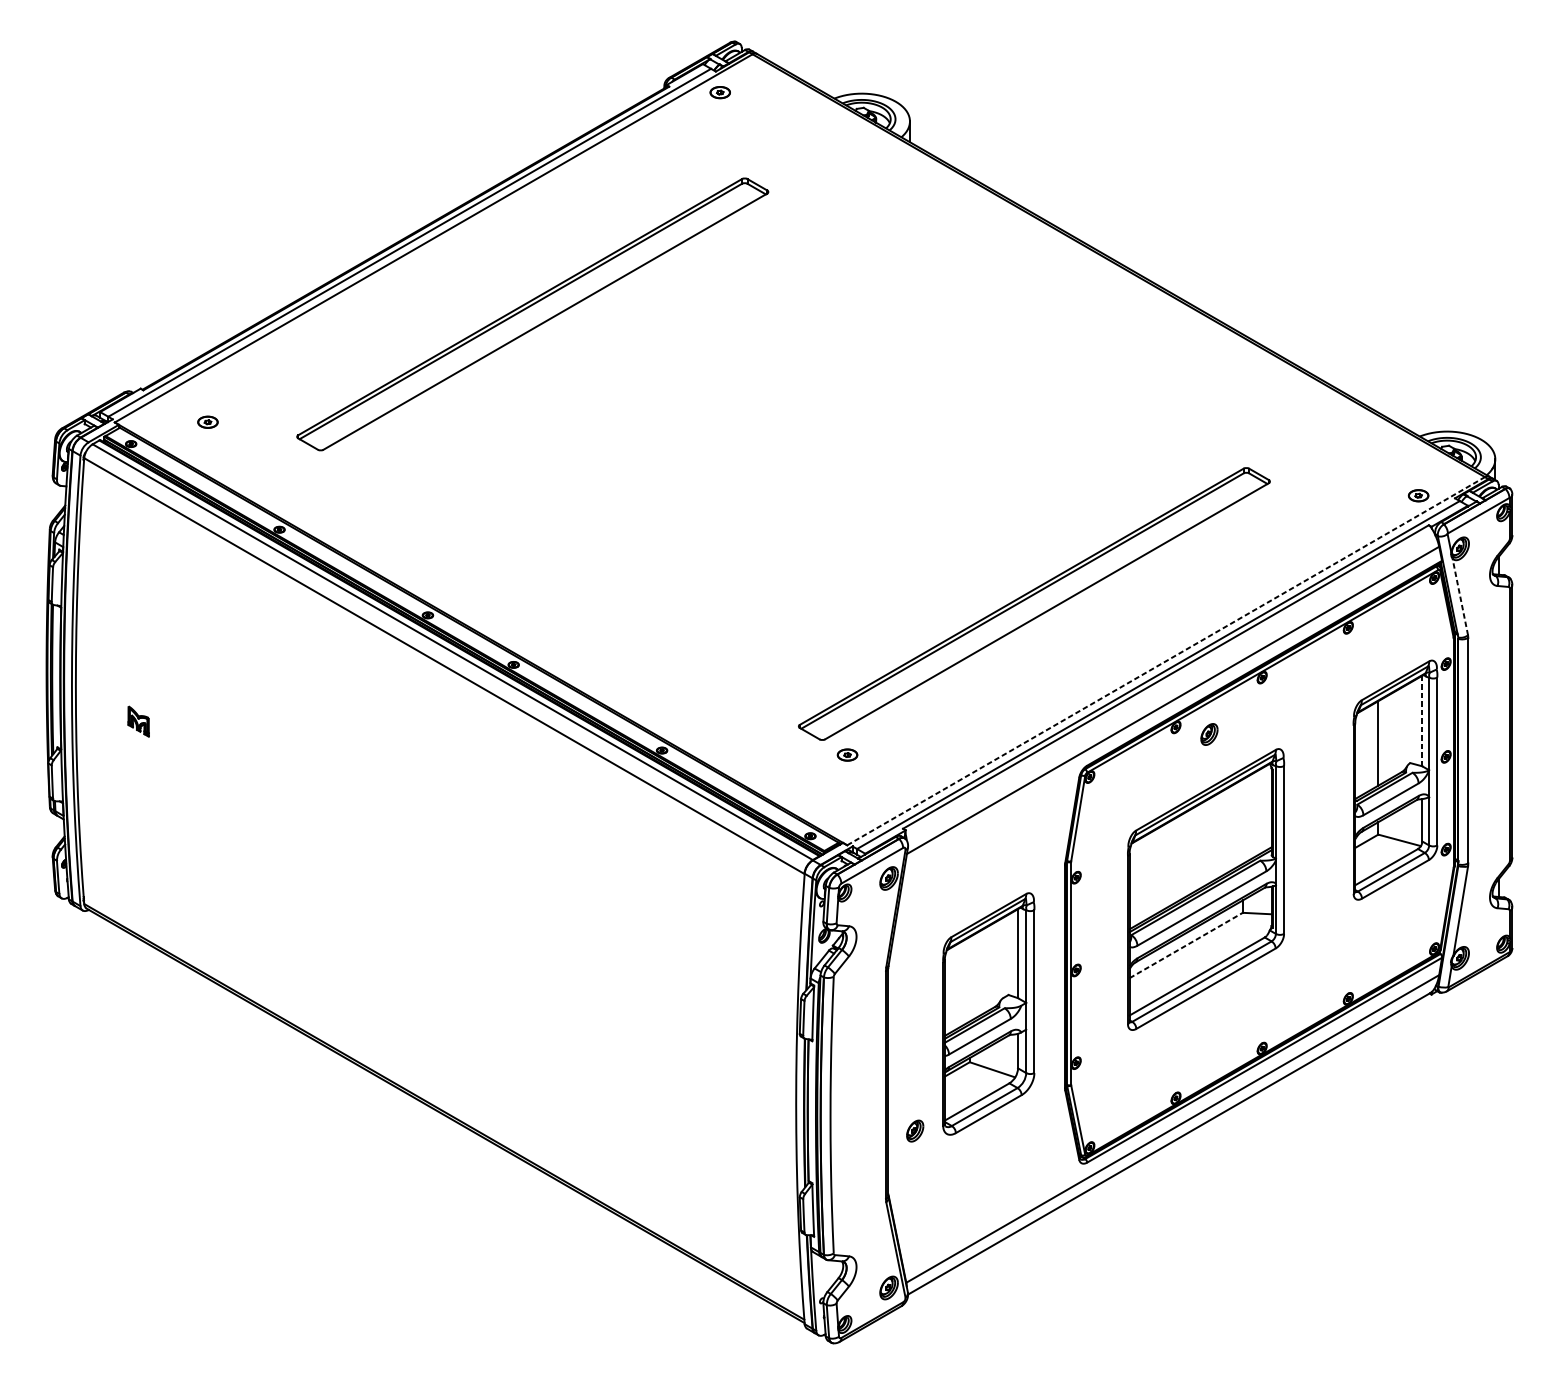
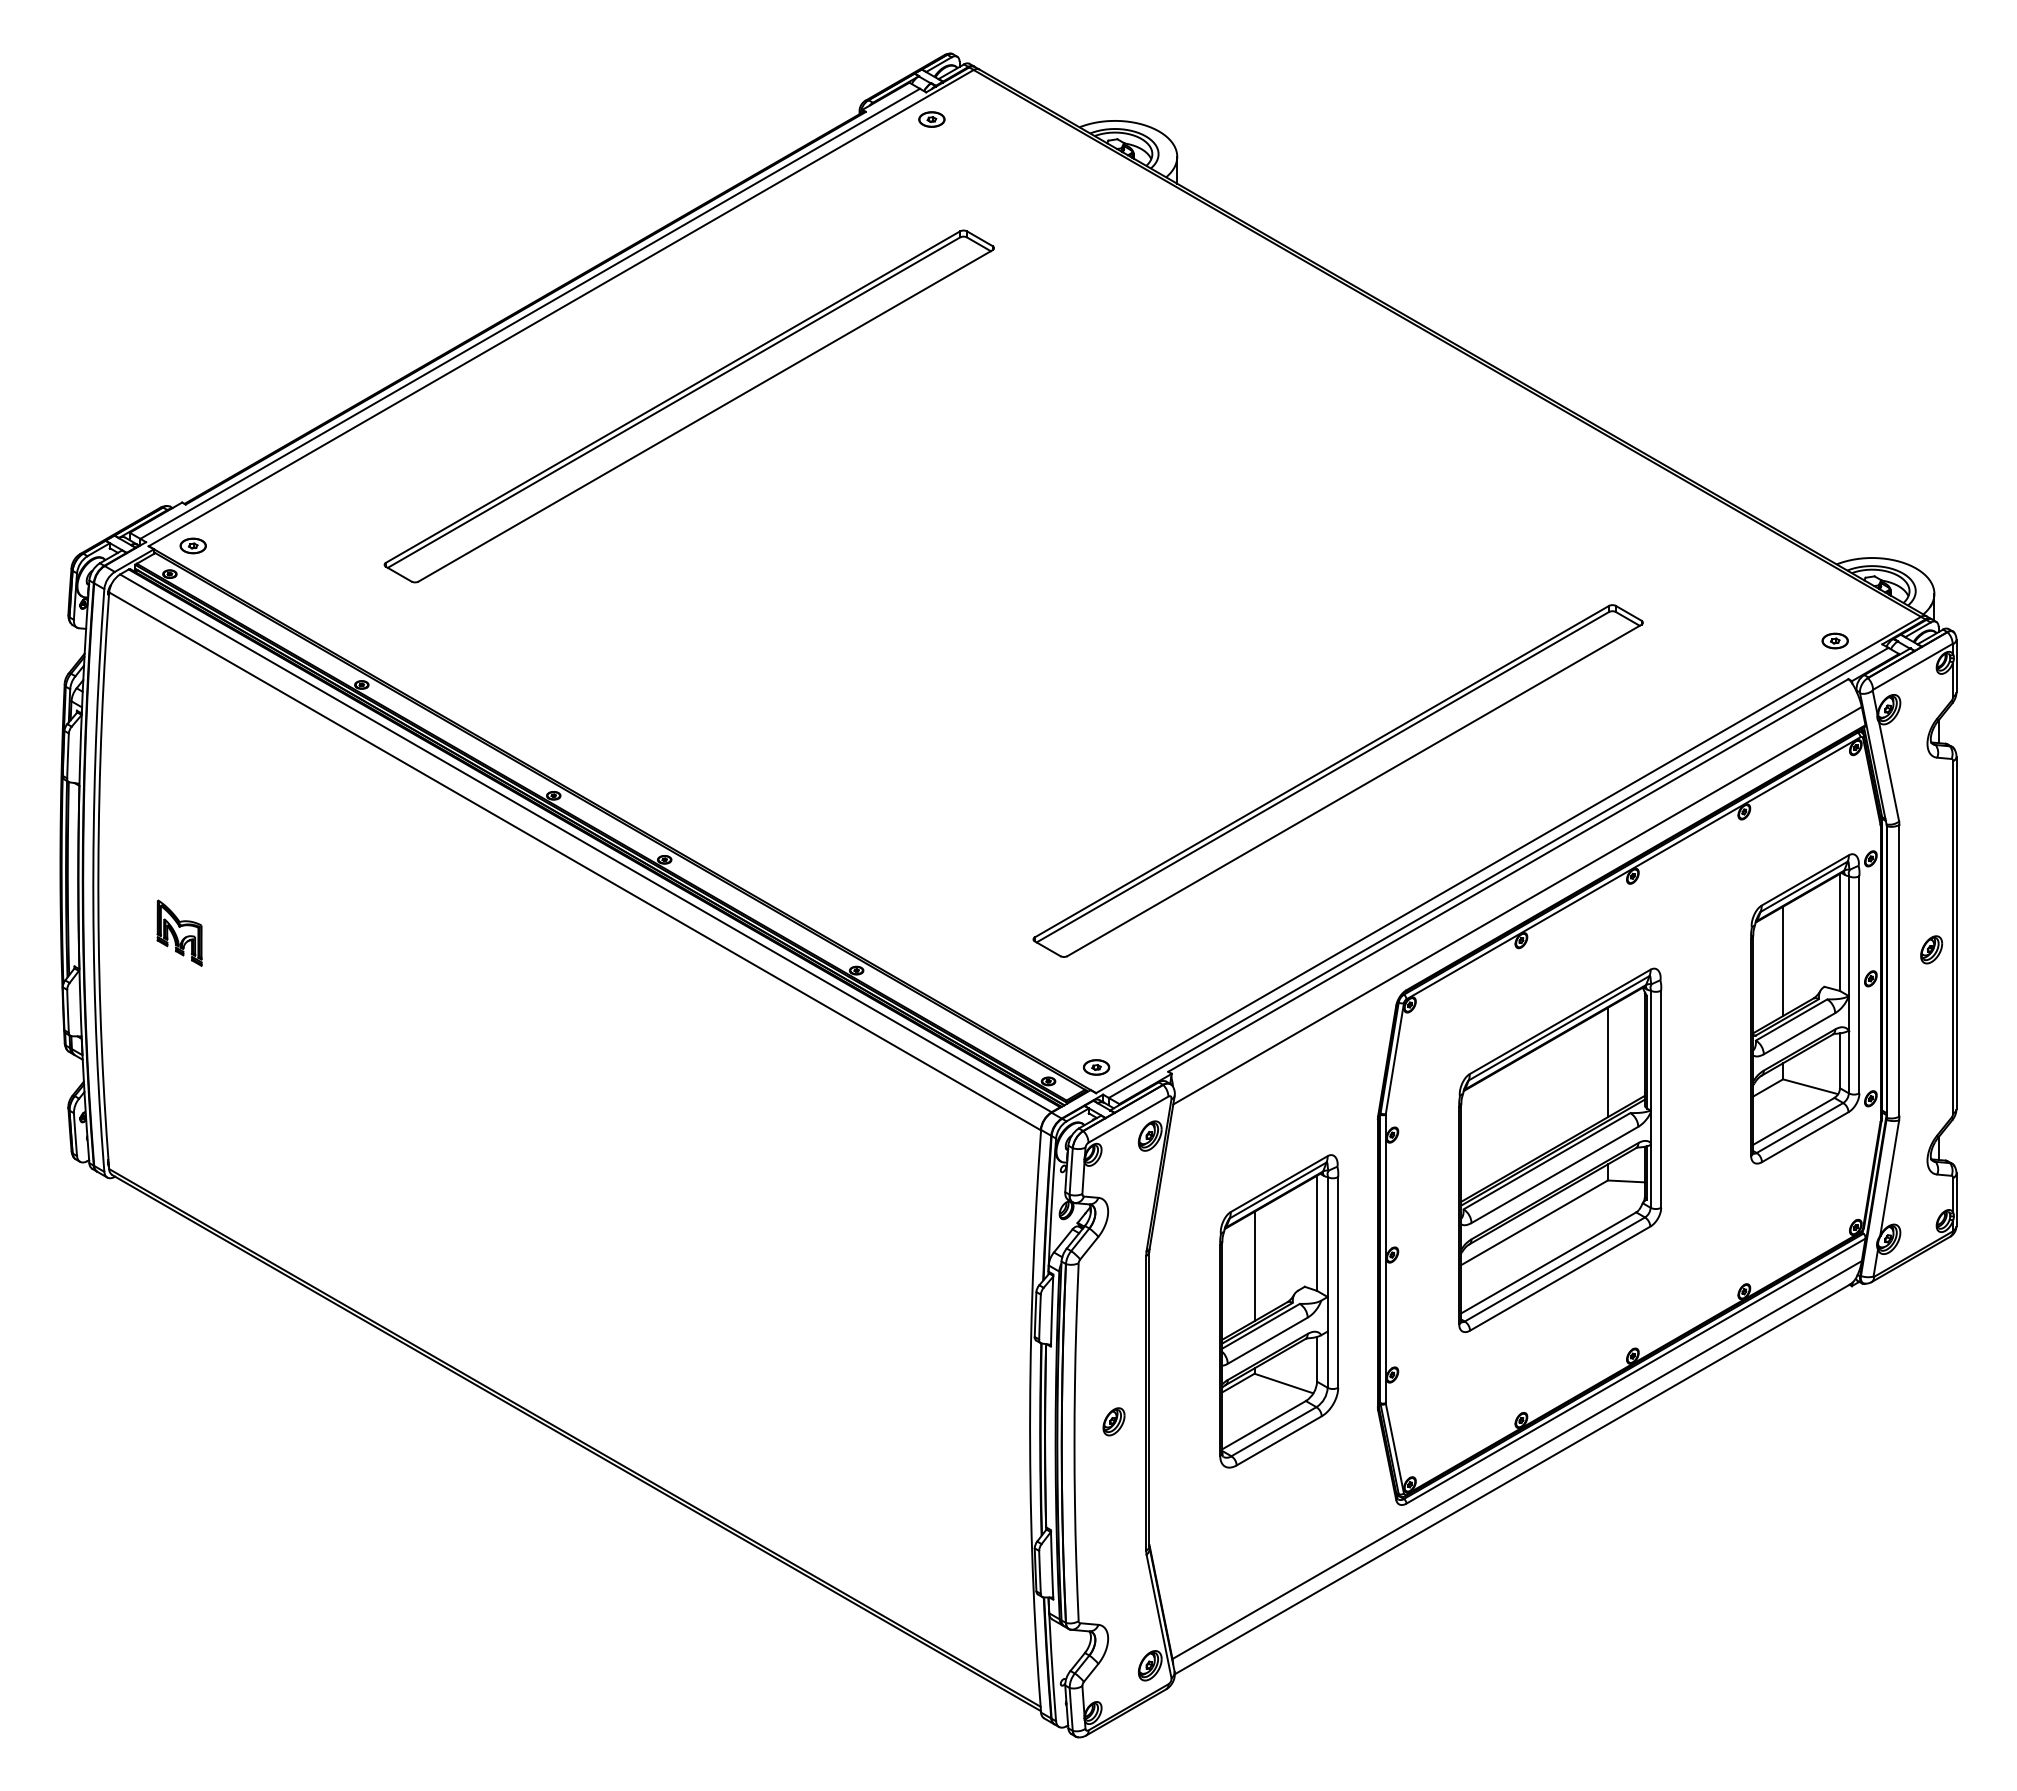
part: (207, 421) -> (192, 545), moved
line: (1460, 596) -> (1889, 771), dashed -> solid
line: (1166, 660) -> (1509, 854), dashed -> solid
part: (138, 721) -> (179, 932), size x1.67
line: (1422, 721) -> (1840, 932), dashed -> solid
part: (1209, 734) -> (1931, 949), moved
part: (847, 755) -> (1096, 1067), moved
line: (1242, 821) -> (1607, 1062), added
line: (1186, 945) -> (1534, 1222), dashed -> solid
line: (969, 979) -> (1254, 1266), added
part: (914, 1130) -> (1113, 1421), moved

